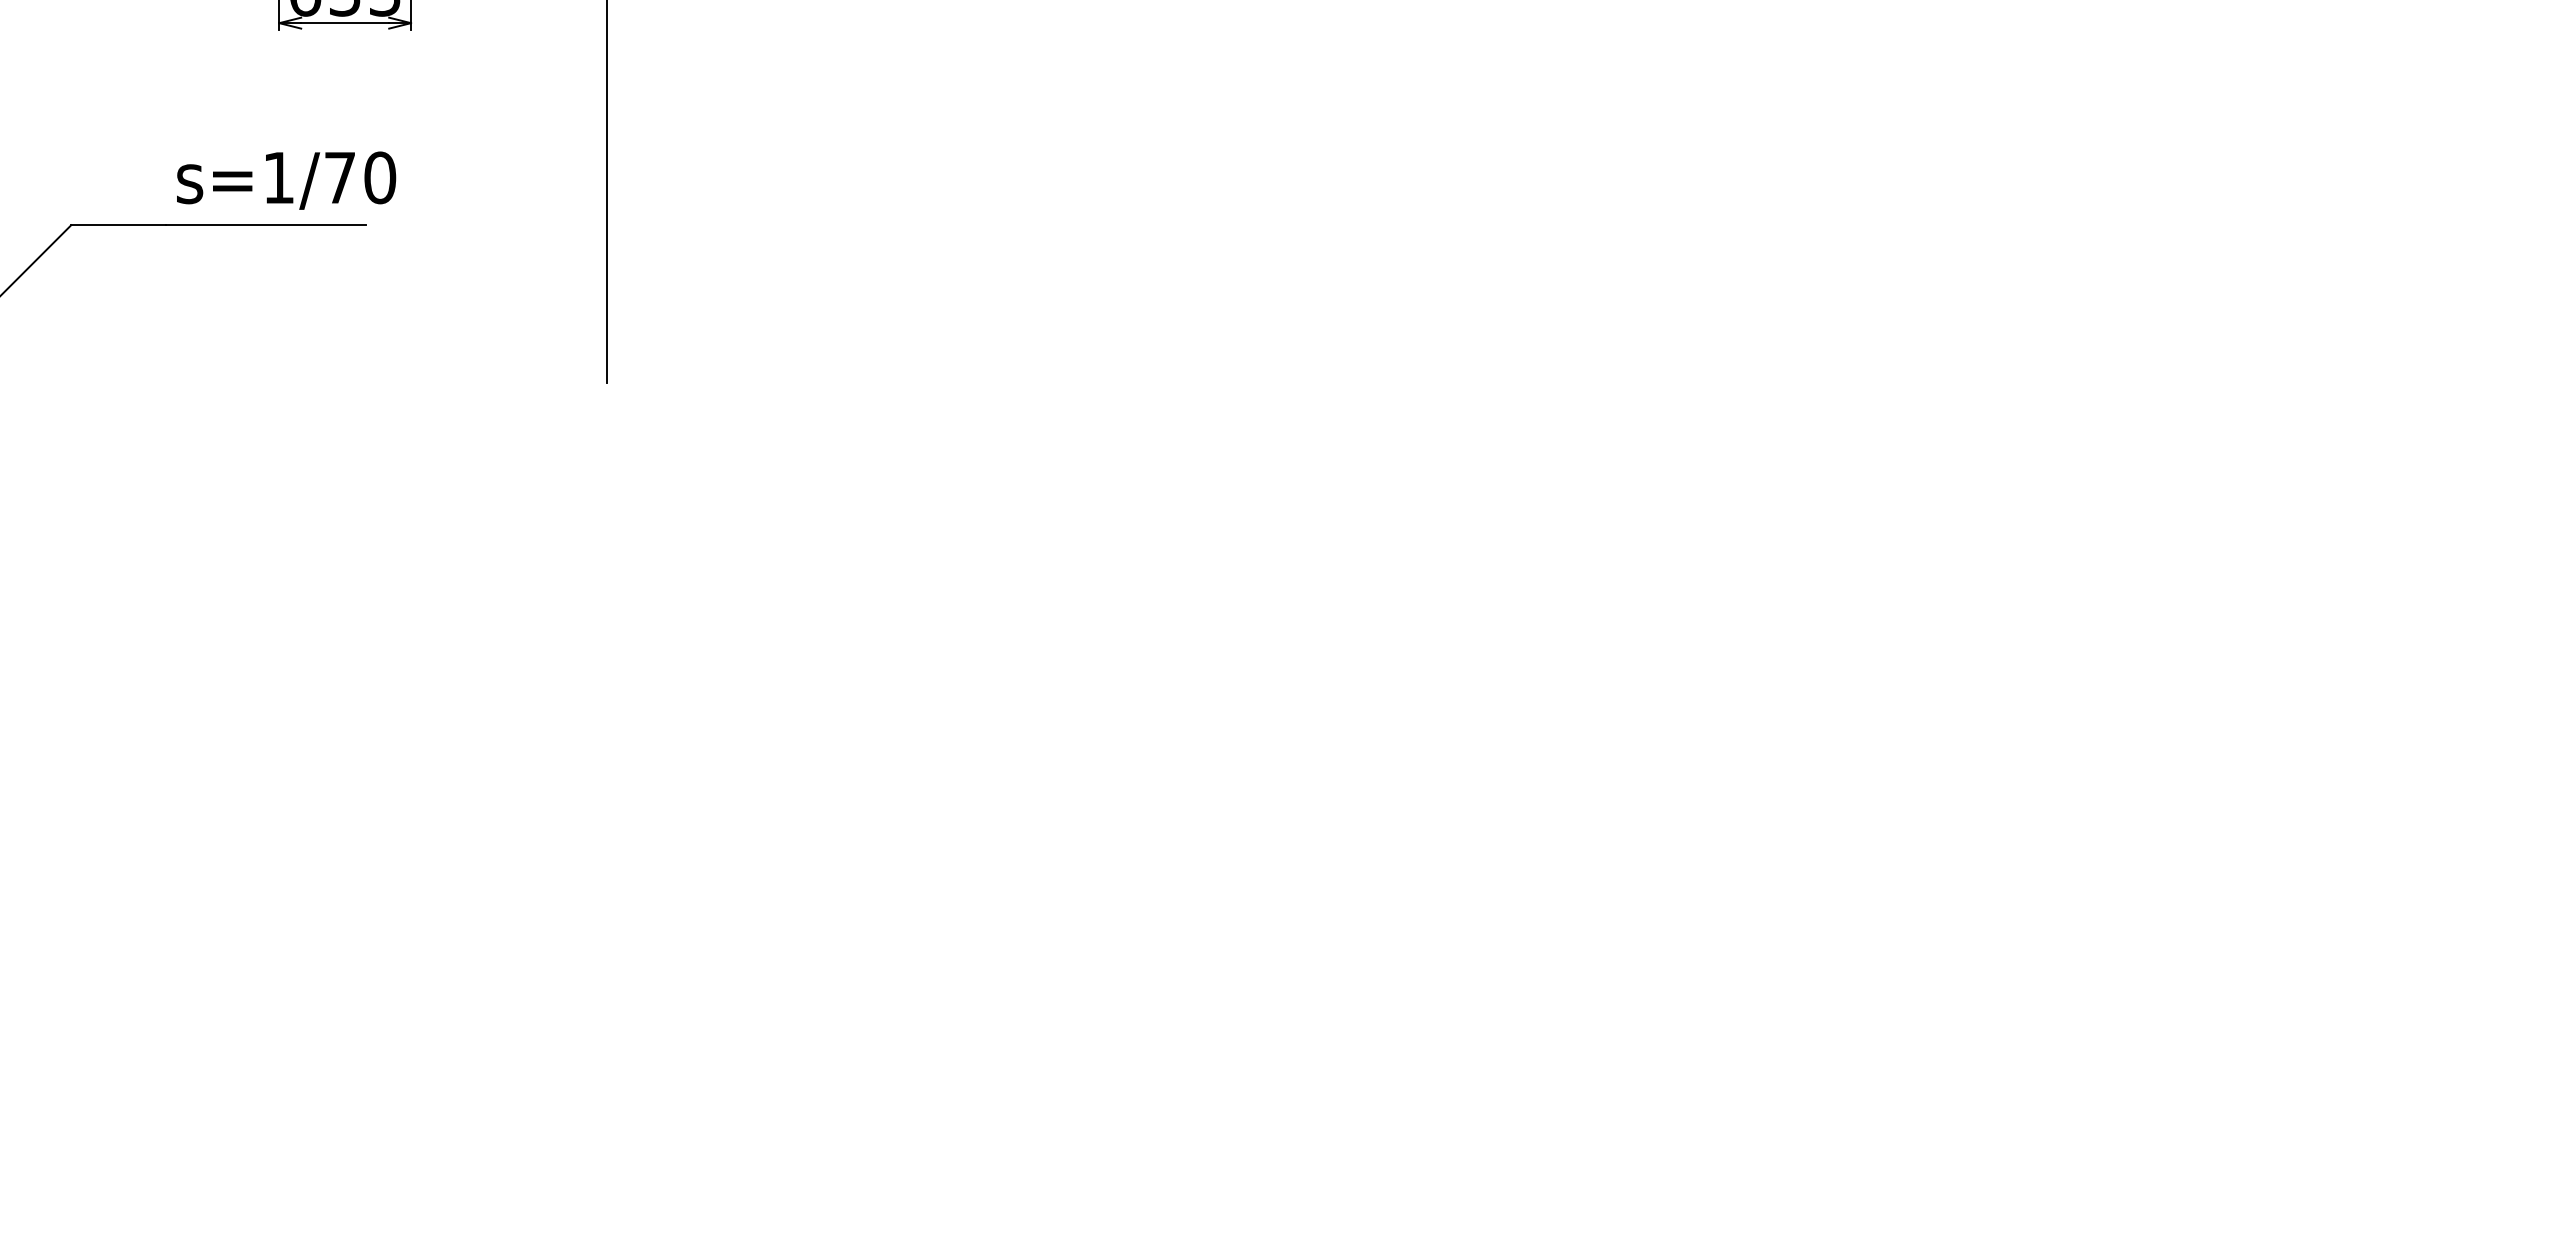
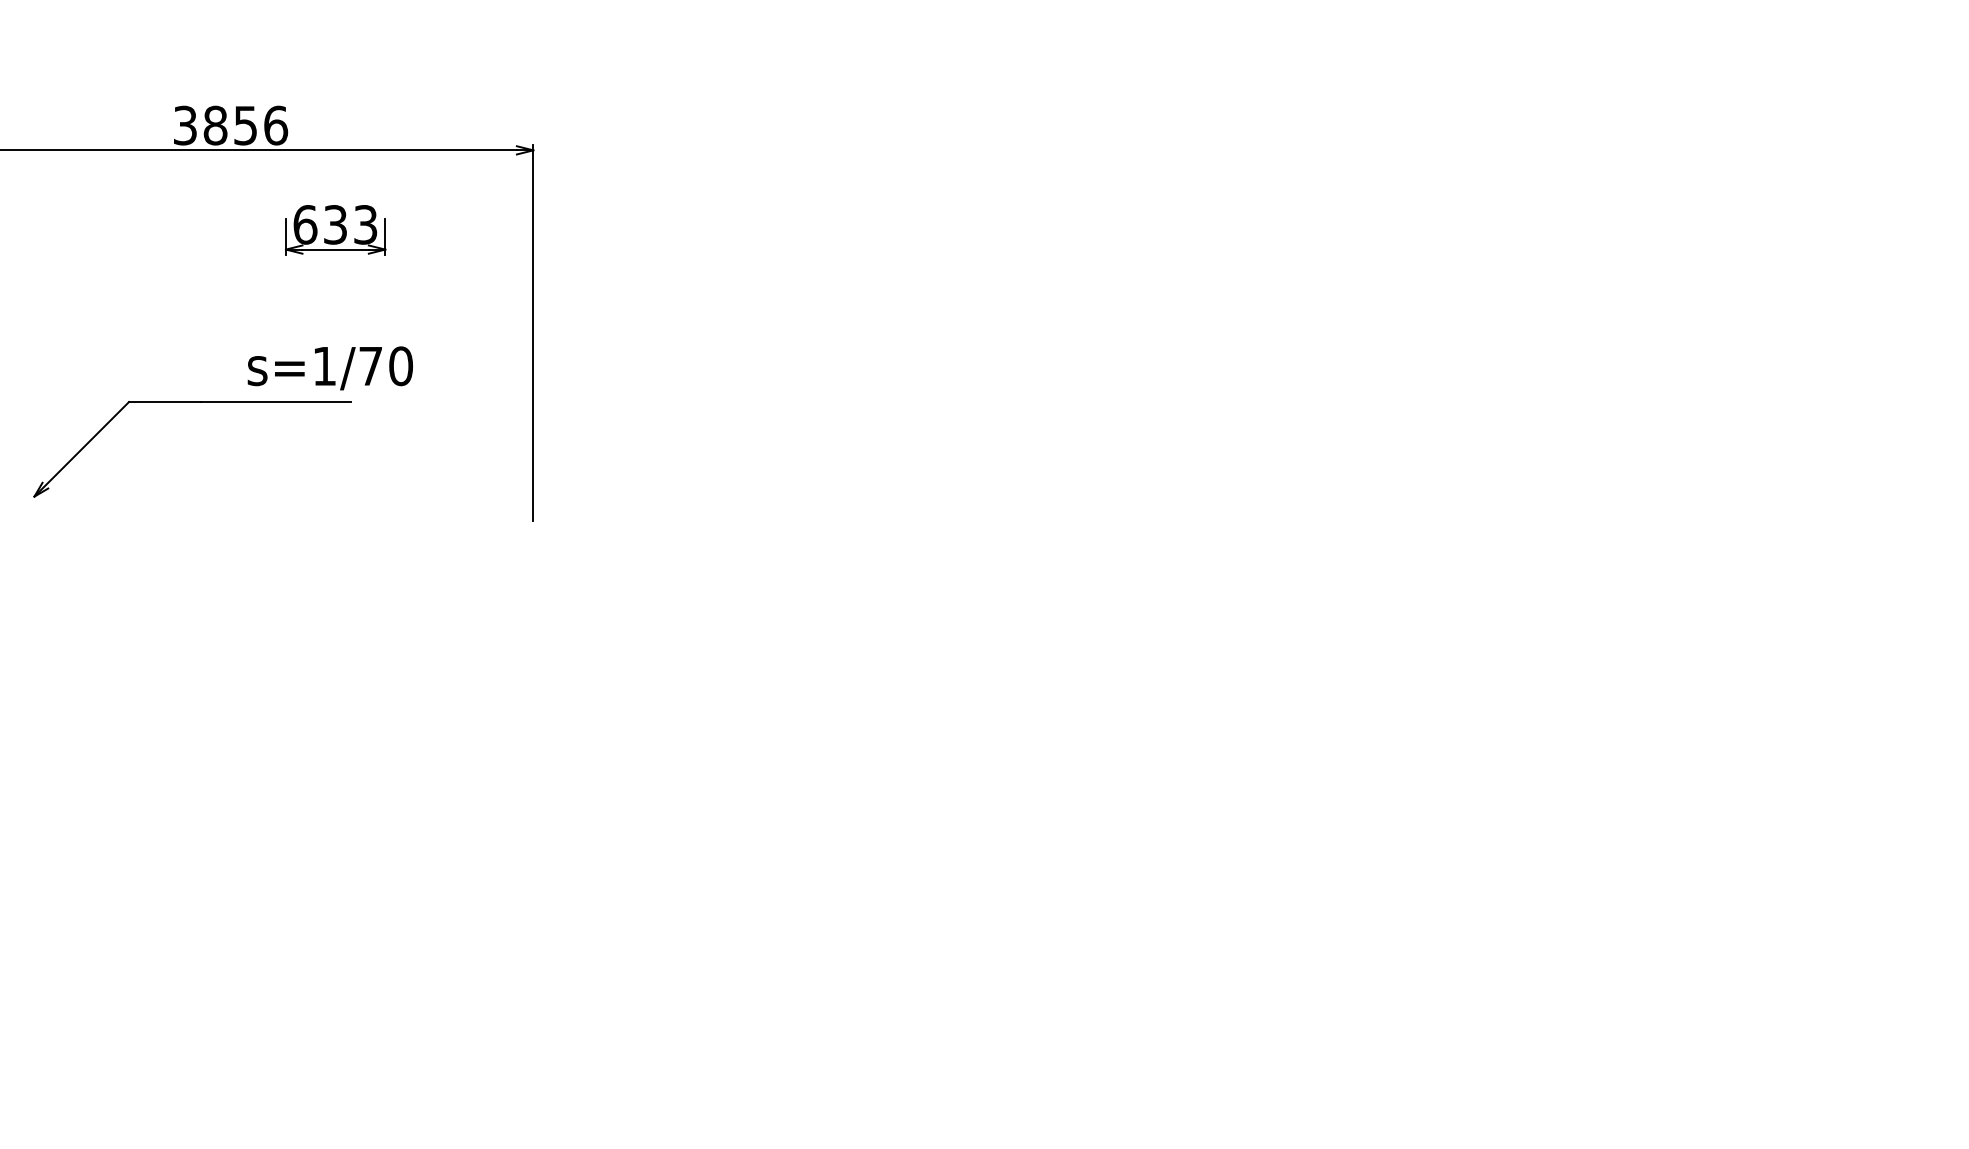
text: (285, 180) -> (329, 368), moved

